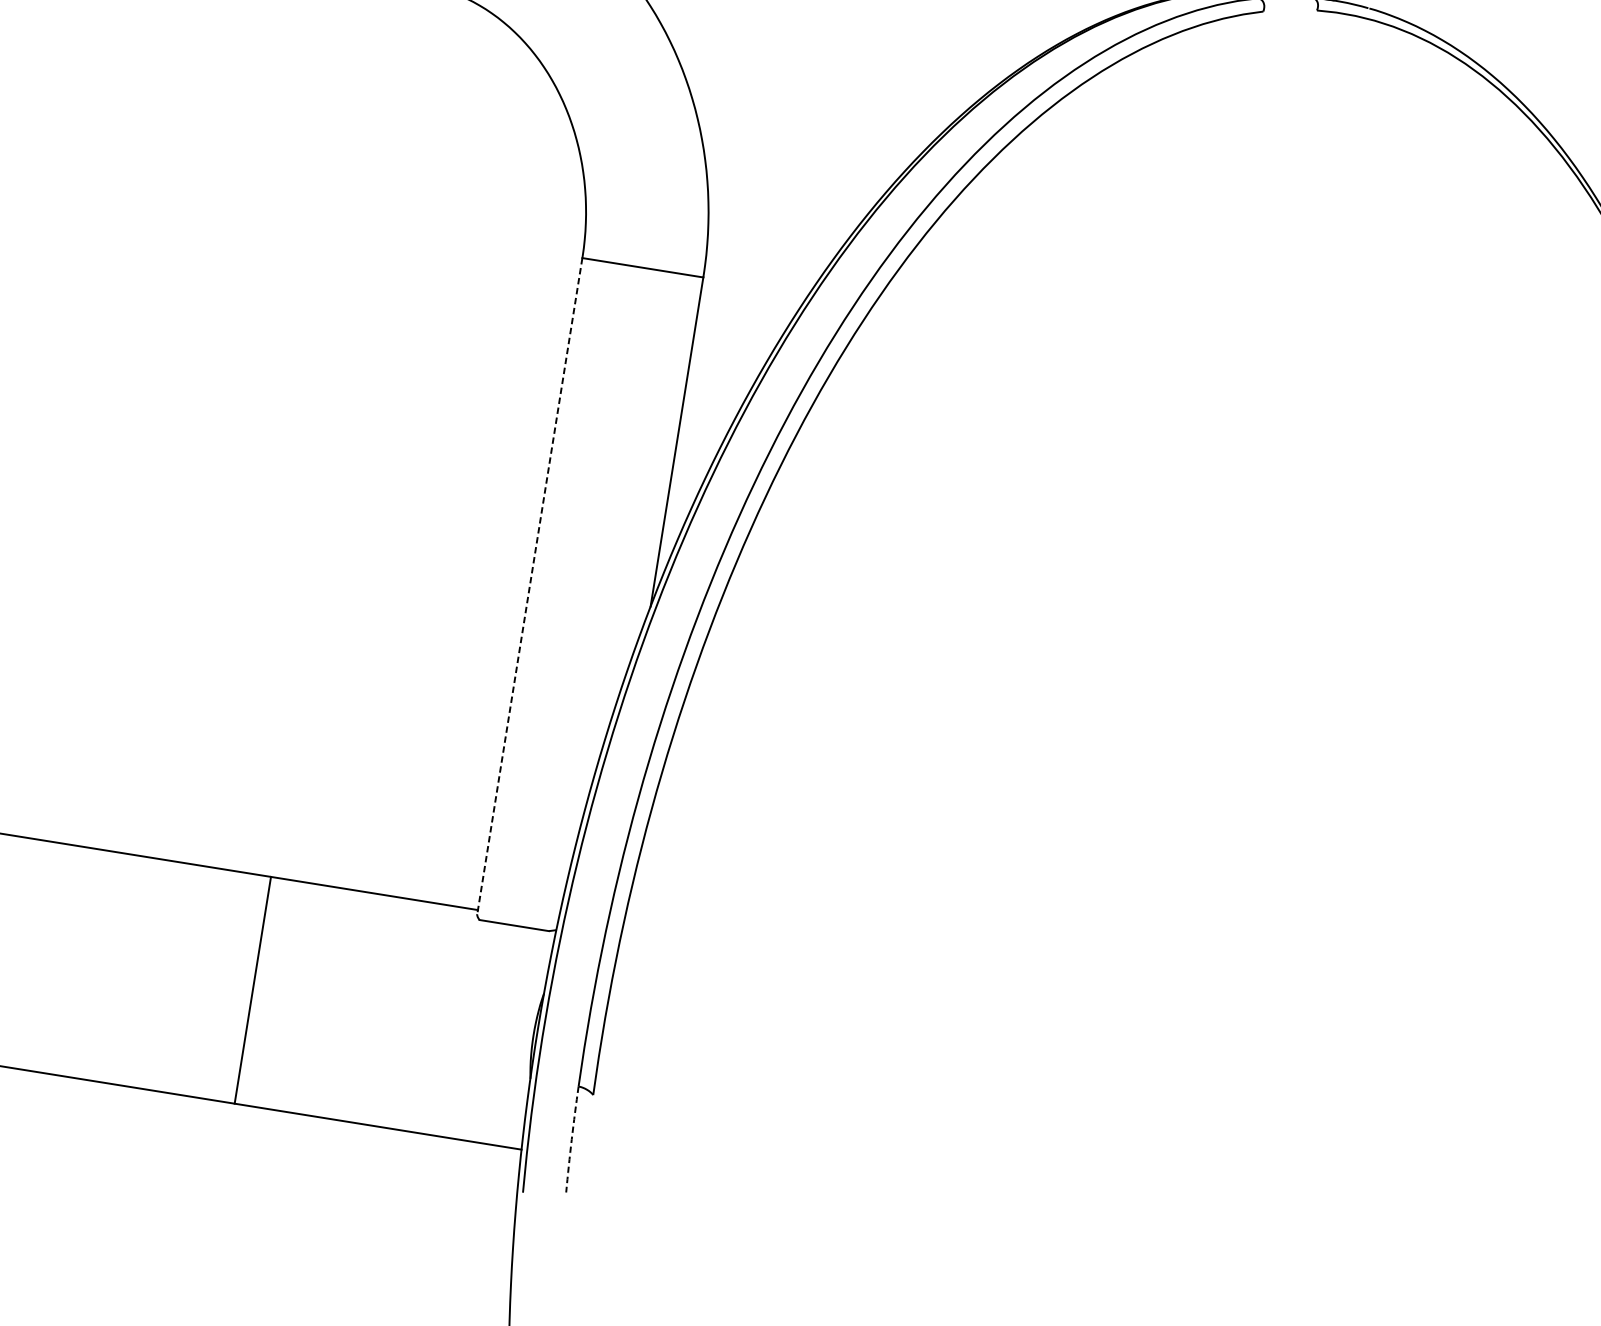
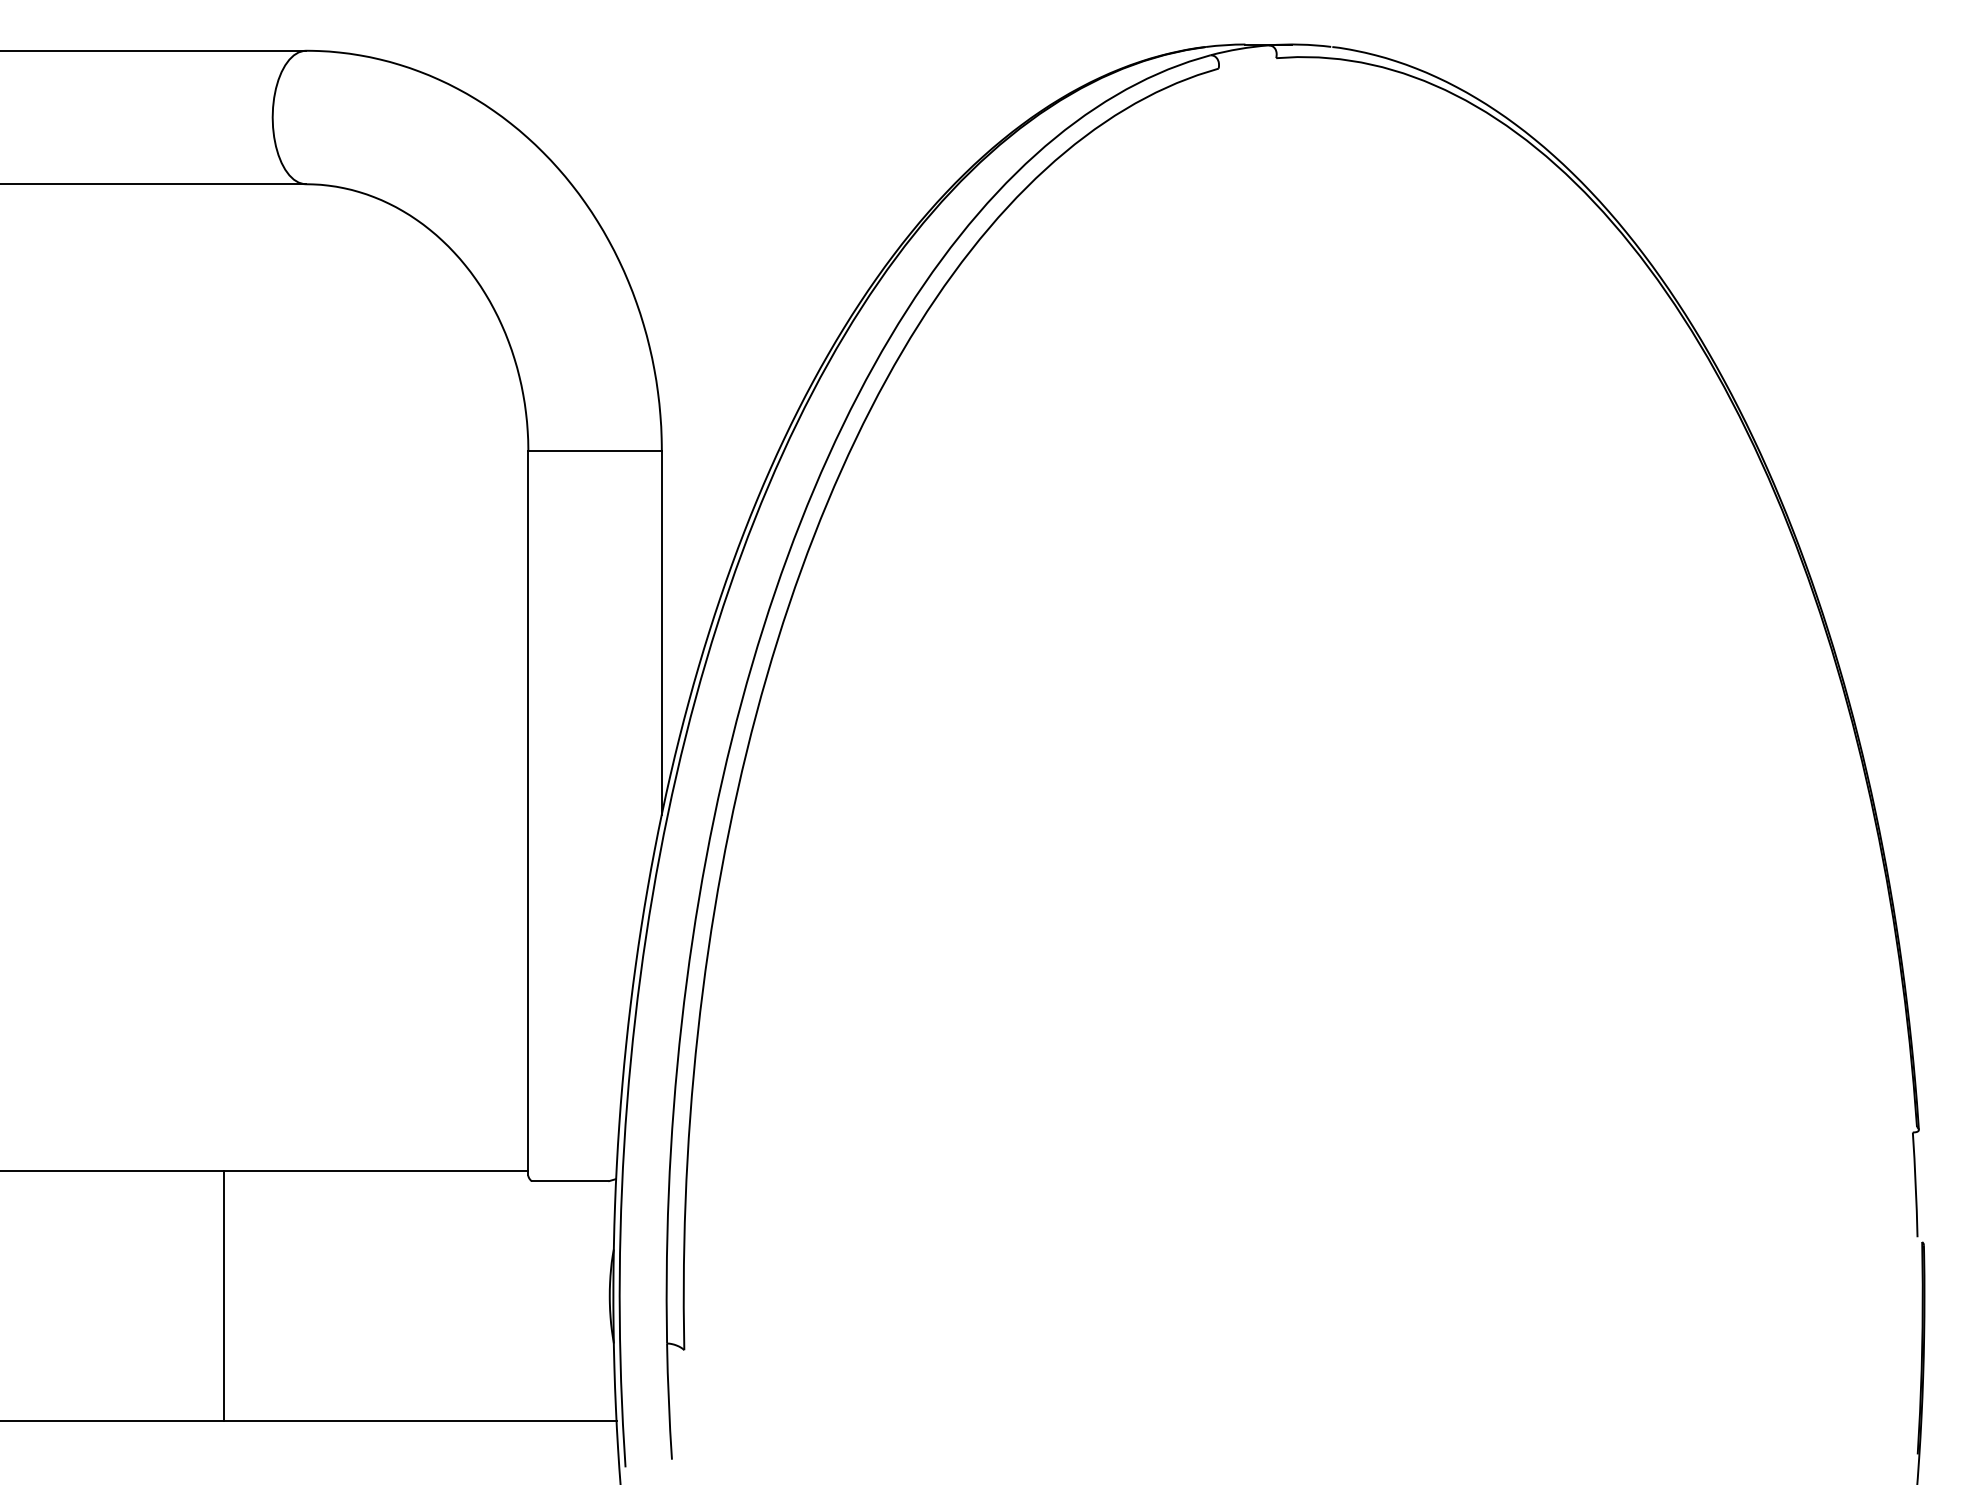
line: (529, 586) -> (528, 813), dashed -> solid
line: (252, 989) -> (223, 1295), moved
arc: (571, 1139) -> (668, 1401), dashed -> solid

